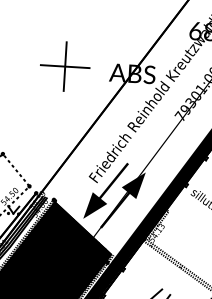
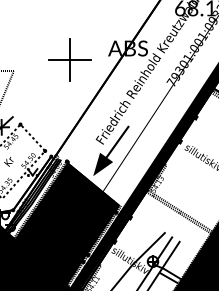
part: (65, 66) -> (69, 59), moved
fill: (123, 199) -> (126, 157), removed

